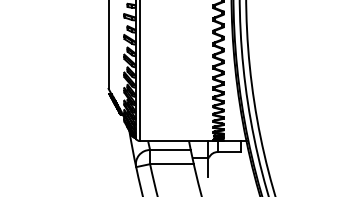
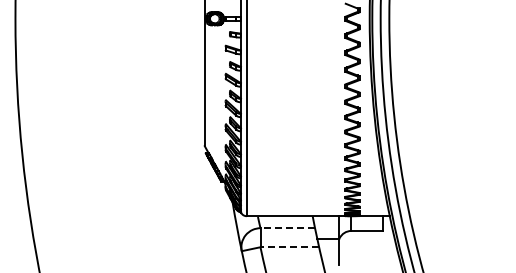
line: (170, 150) -> (287, 228), solid -> dashed
line: (171, 164) -> (289, 247), solid -> dashed

